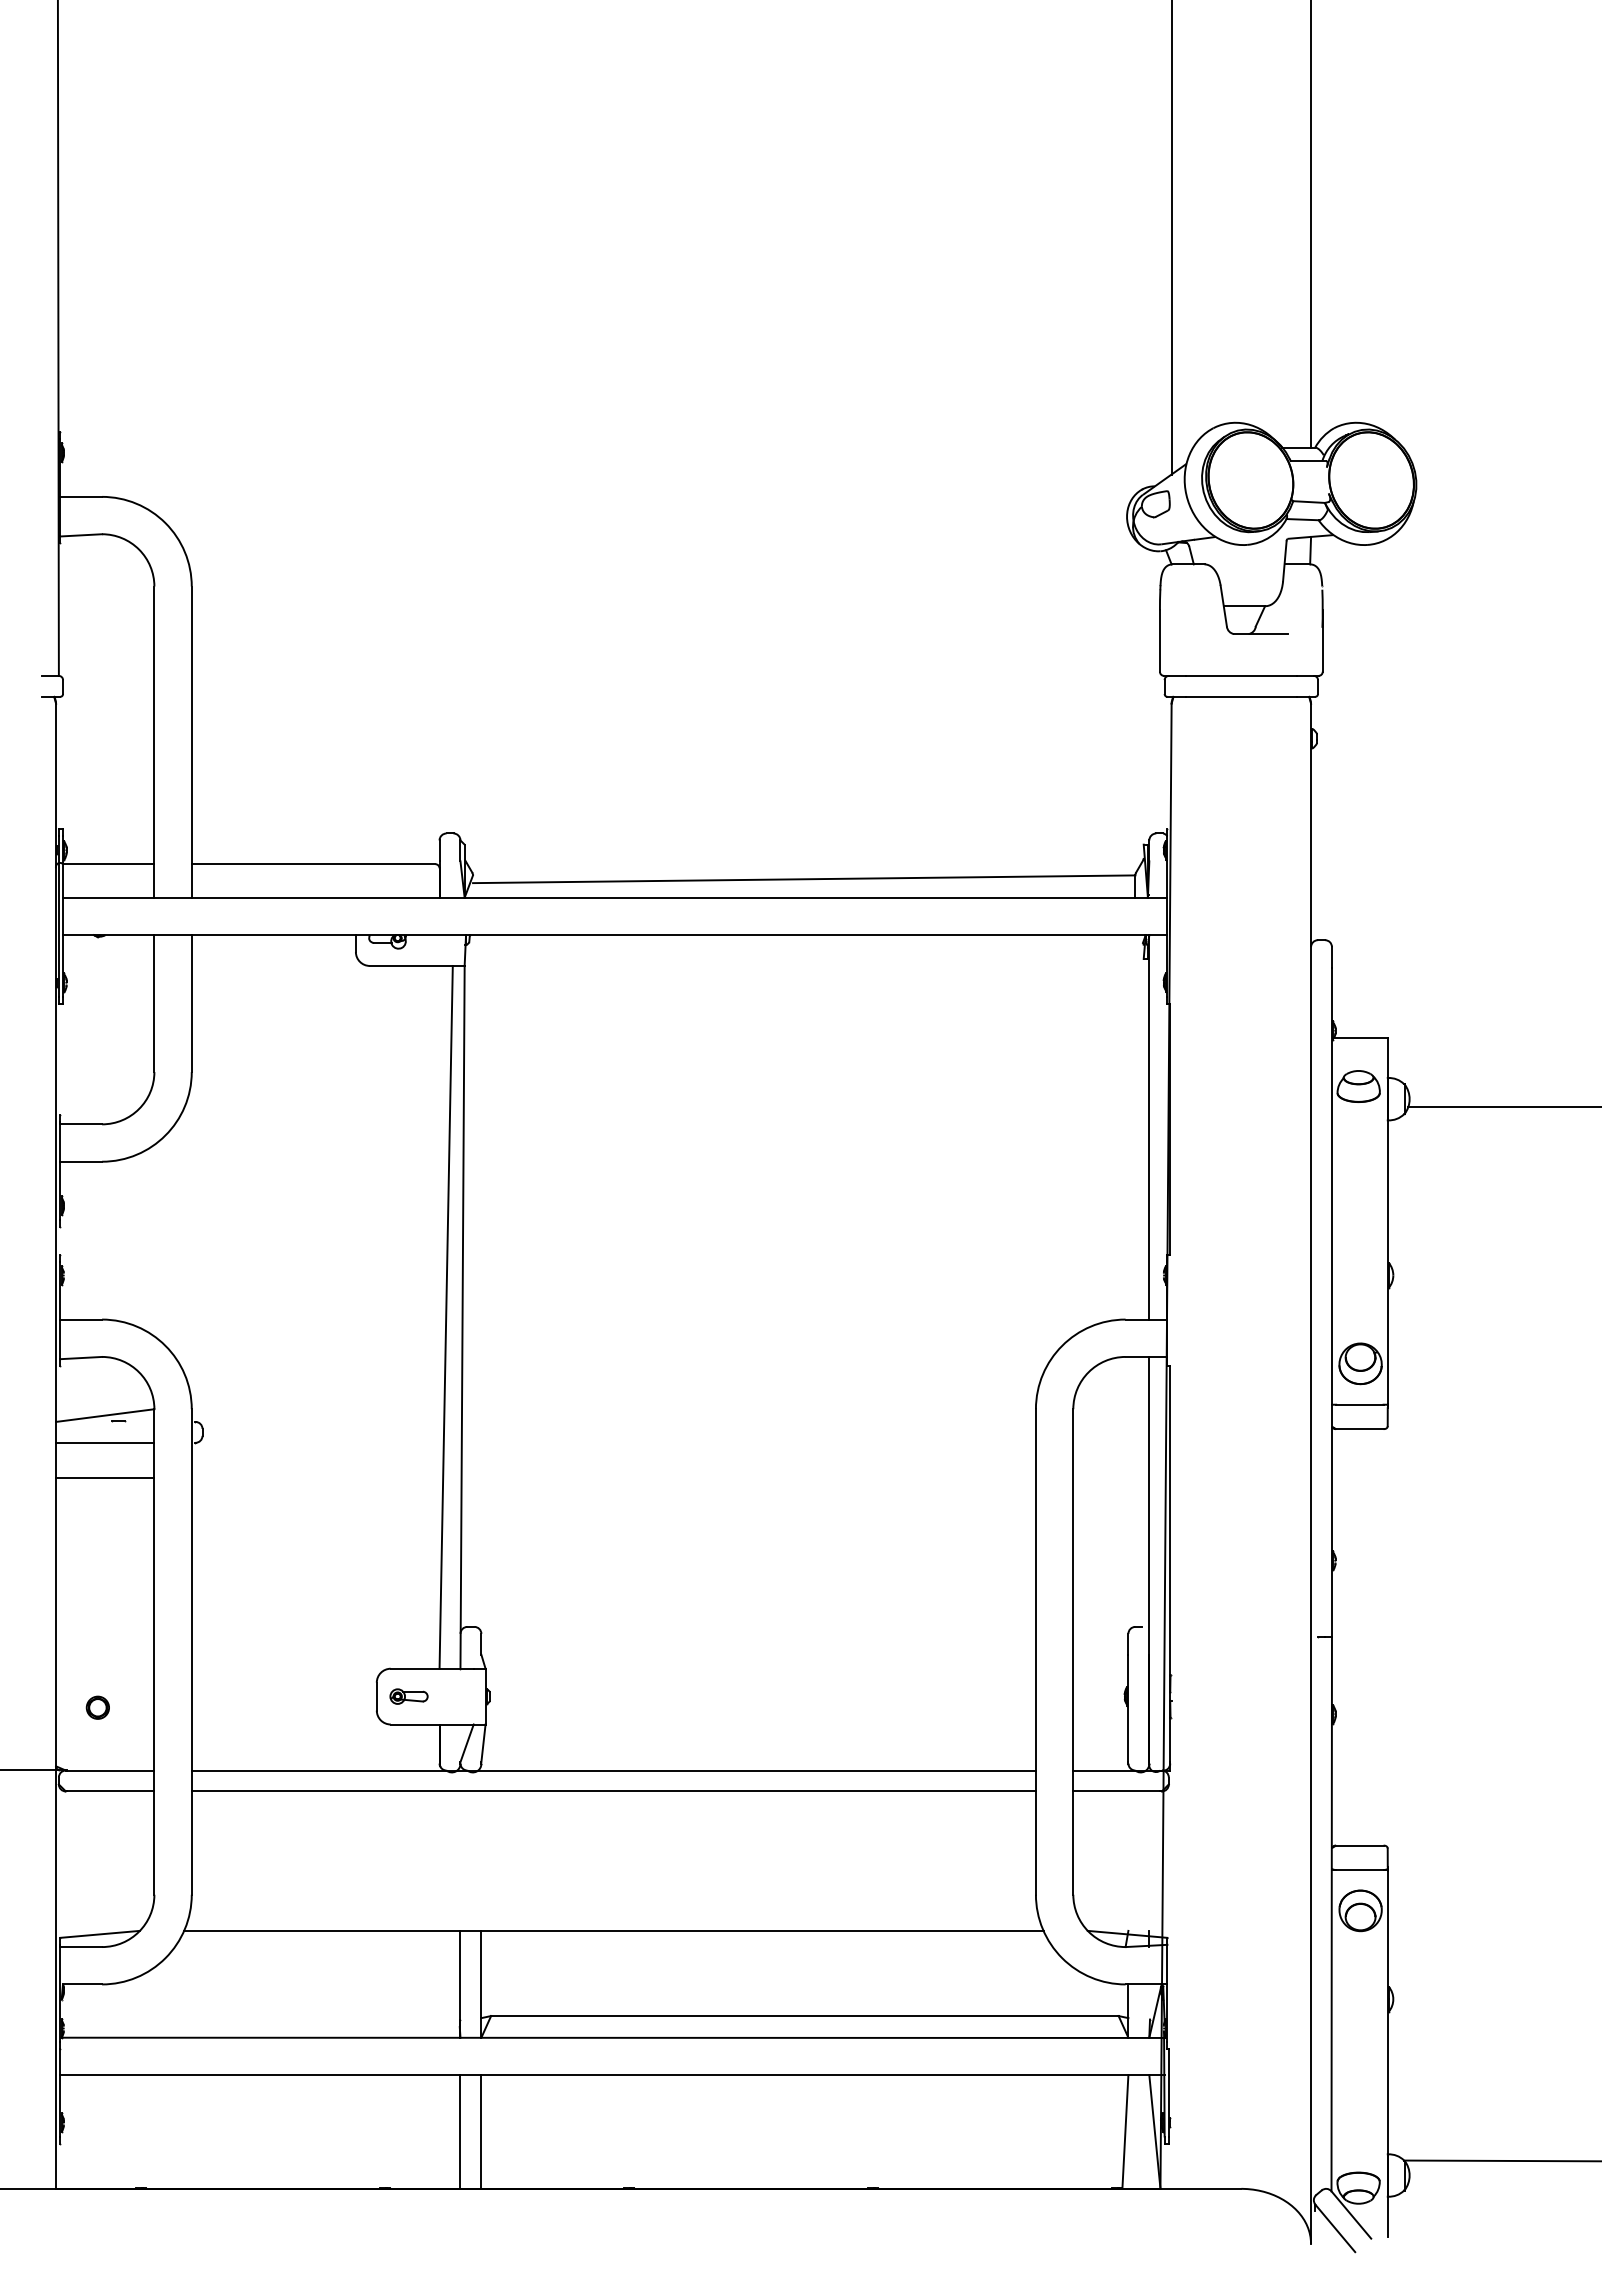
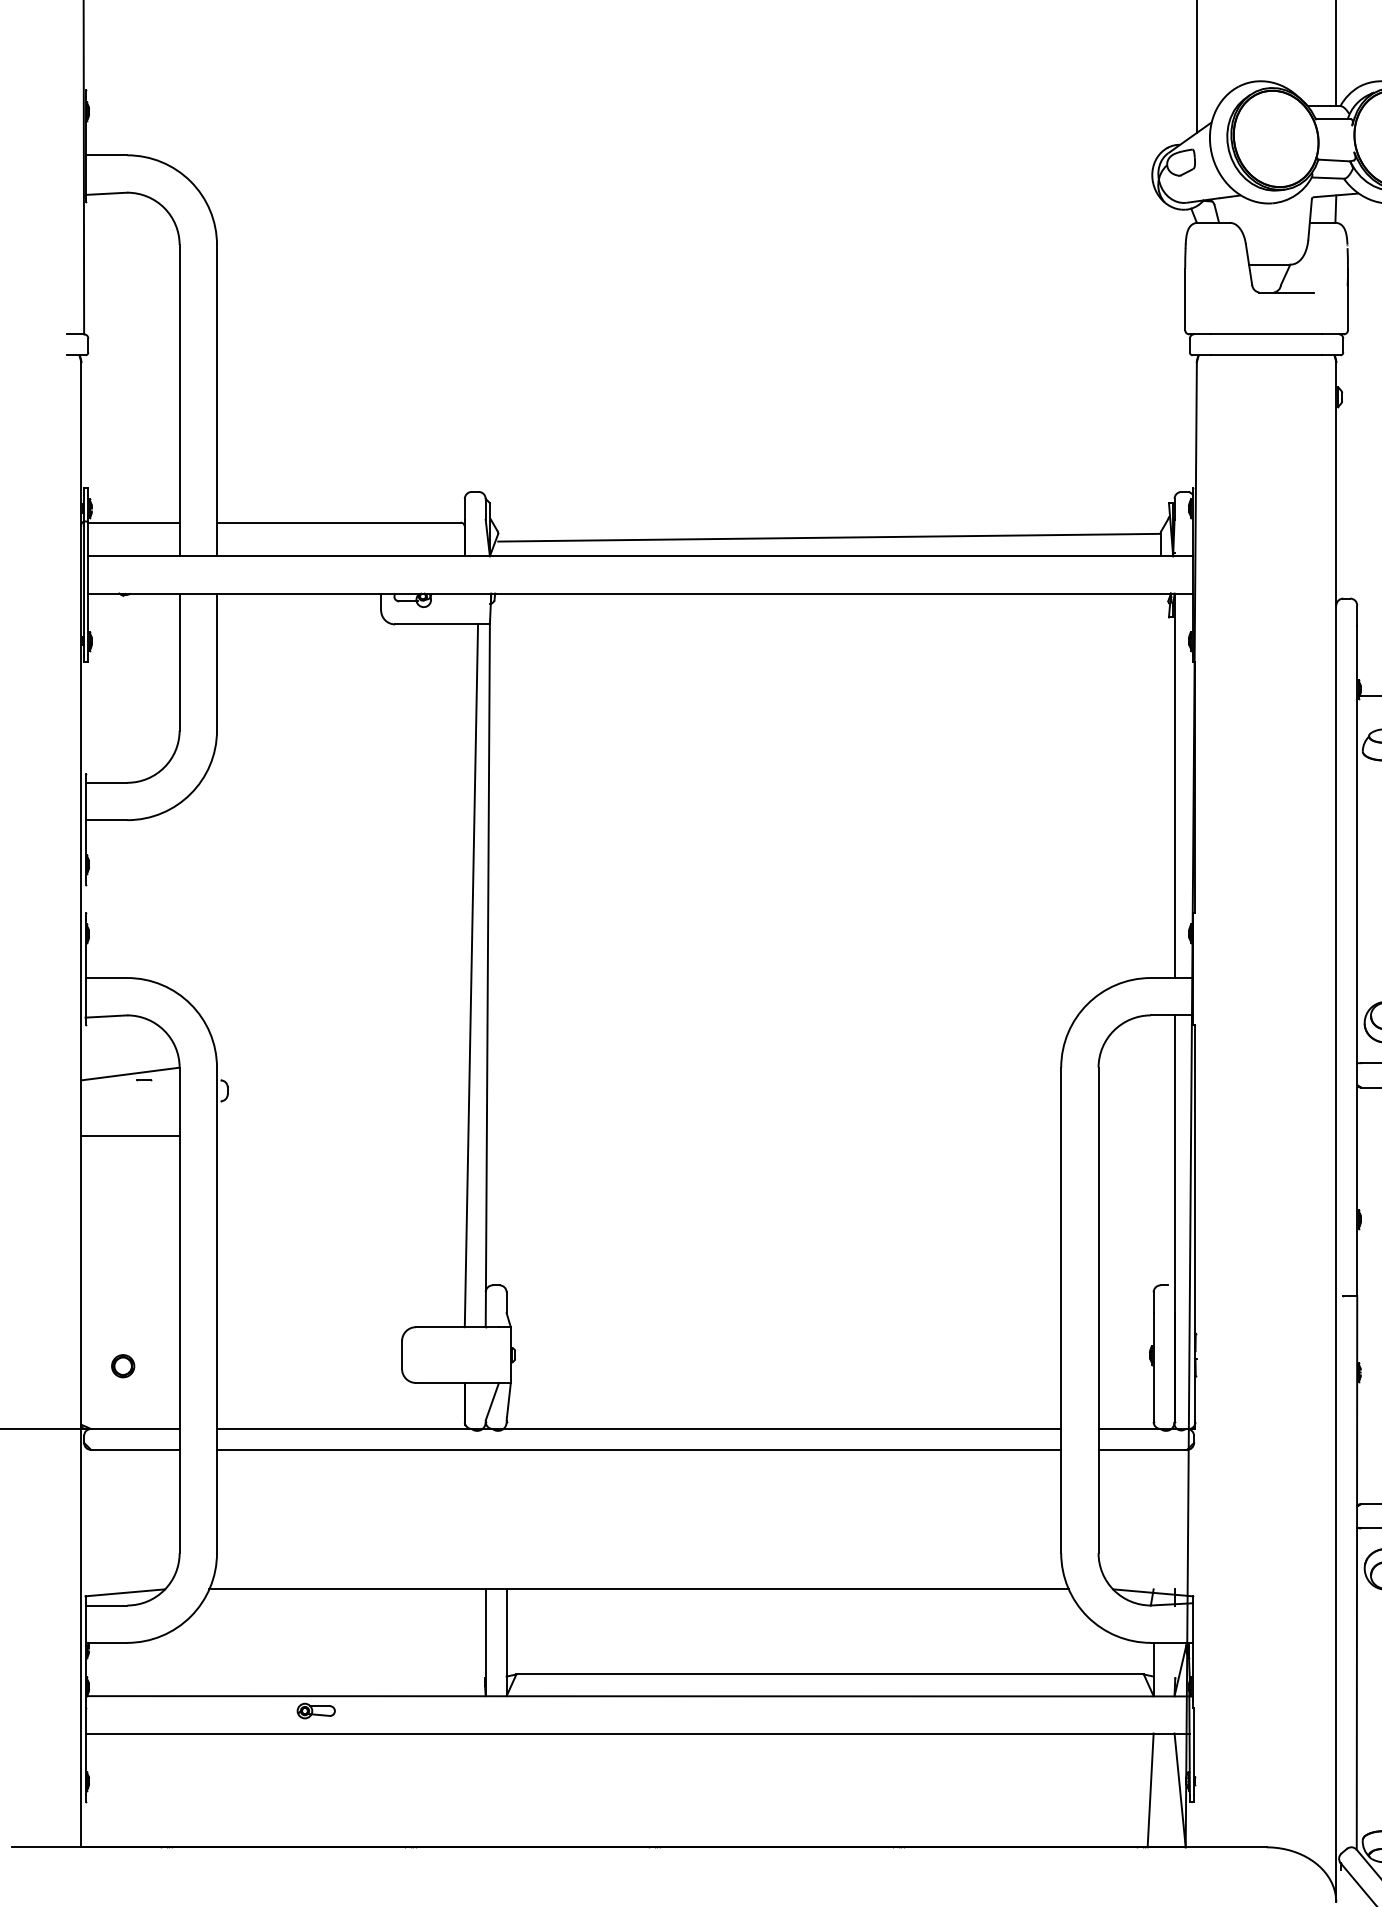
line: (105, 1442) -> (130, 1100), removed
part: (408, 1696) -> (315, 1710), moved
line: (460, 2131) -> (485, 1789), removed
line: (481, 2131) -> (506, 1789), removed

